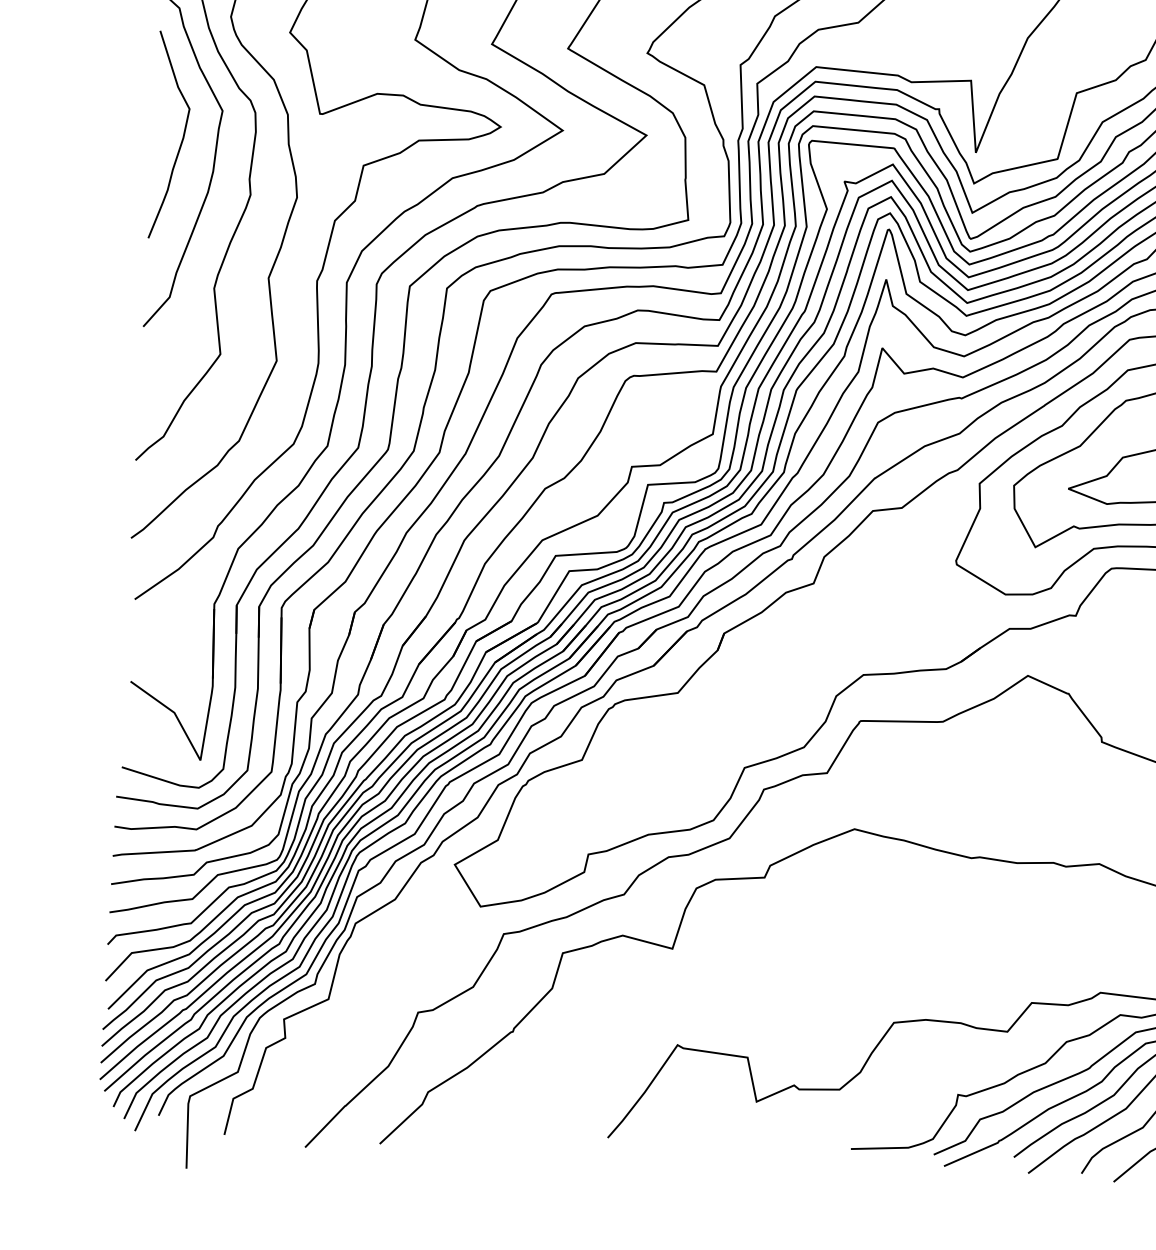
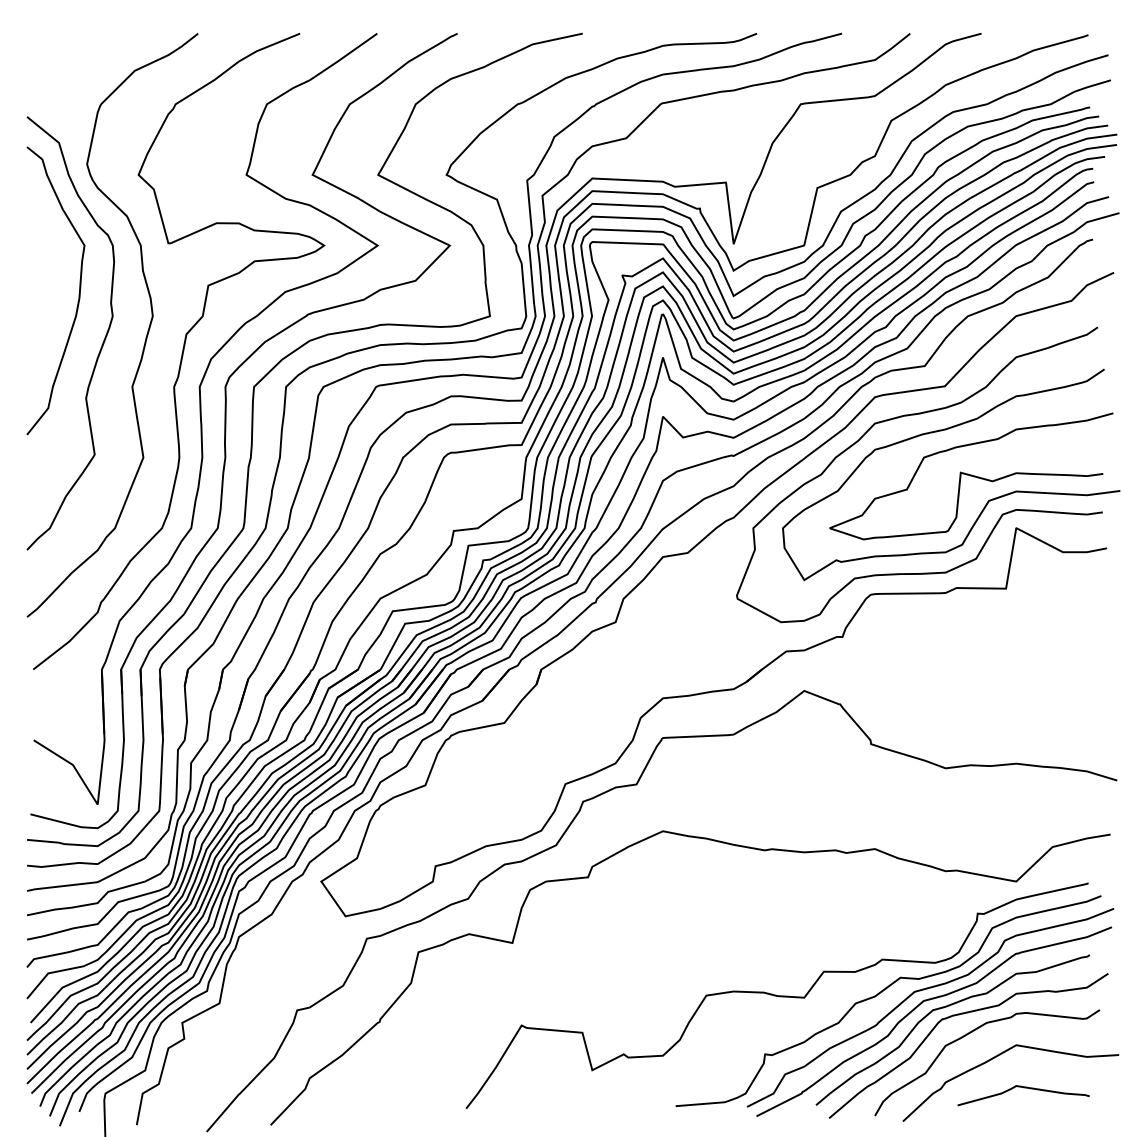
curve: (181, 139) -> (50, 272), removed

